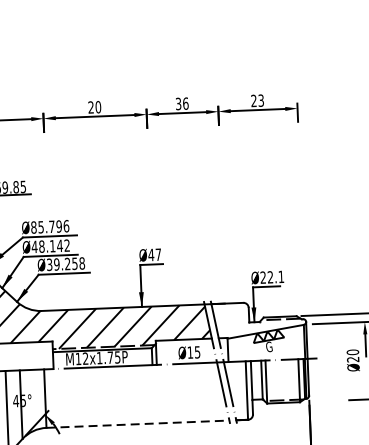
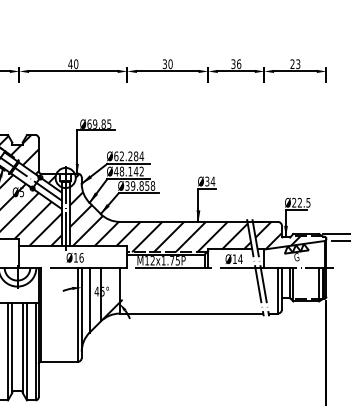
text: (90, 107) -> (164, 64), 20 -> 30
text: (49, 227) -> (128, 156), Ø85.796 -> Ø62.284
text: (155, 254) -> (210, 181), Ø47 -> Ø34
text: (67, 263) -> (141, 185), Ø39.258 -> Ø39.858
text: (281, 276) -> (308, 202), Ø22.1 -> Ø22.5
hatch: (243, 320) -> (277, 235), added
text: (197, 352) -> (240, 259), Ø15 -> Ø14
line: (137, 424) -> (191, 313), dashed -> solid

